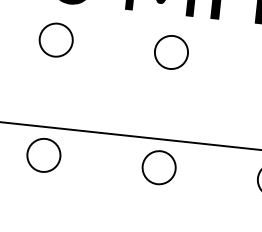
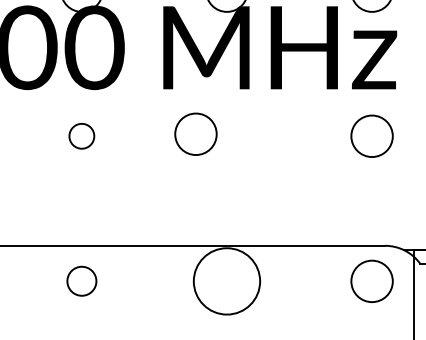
circle: (55, 40) -> (81, 136), size x0.6
circle: (171, 51) -> (195, 133), moved
circle: (43, 154) -> (81, 280), size x0.7
circle: (158, 167) -> (226, 281), size x1.6

